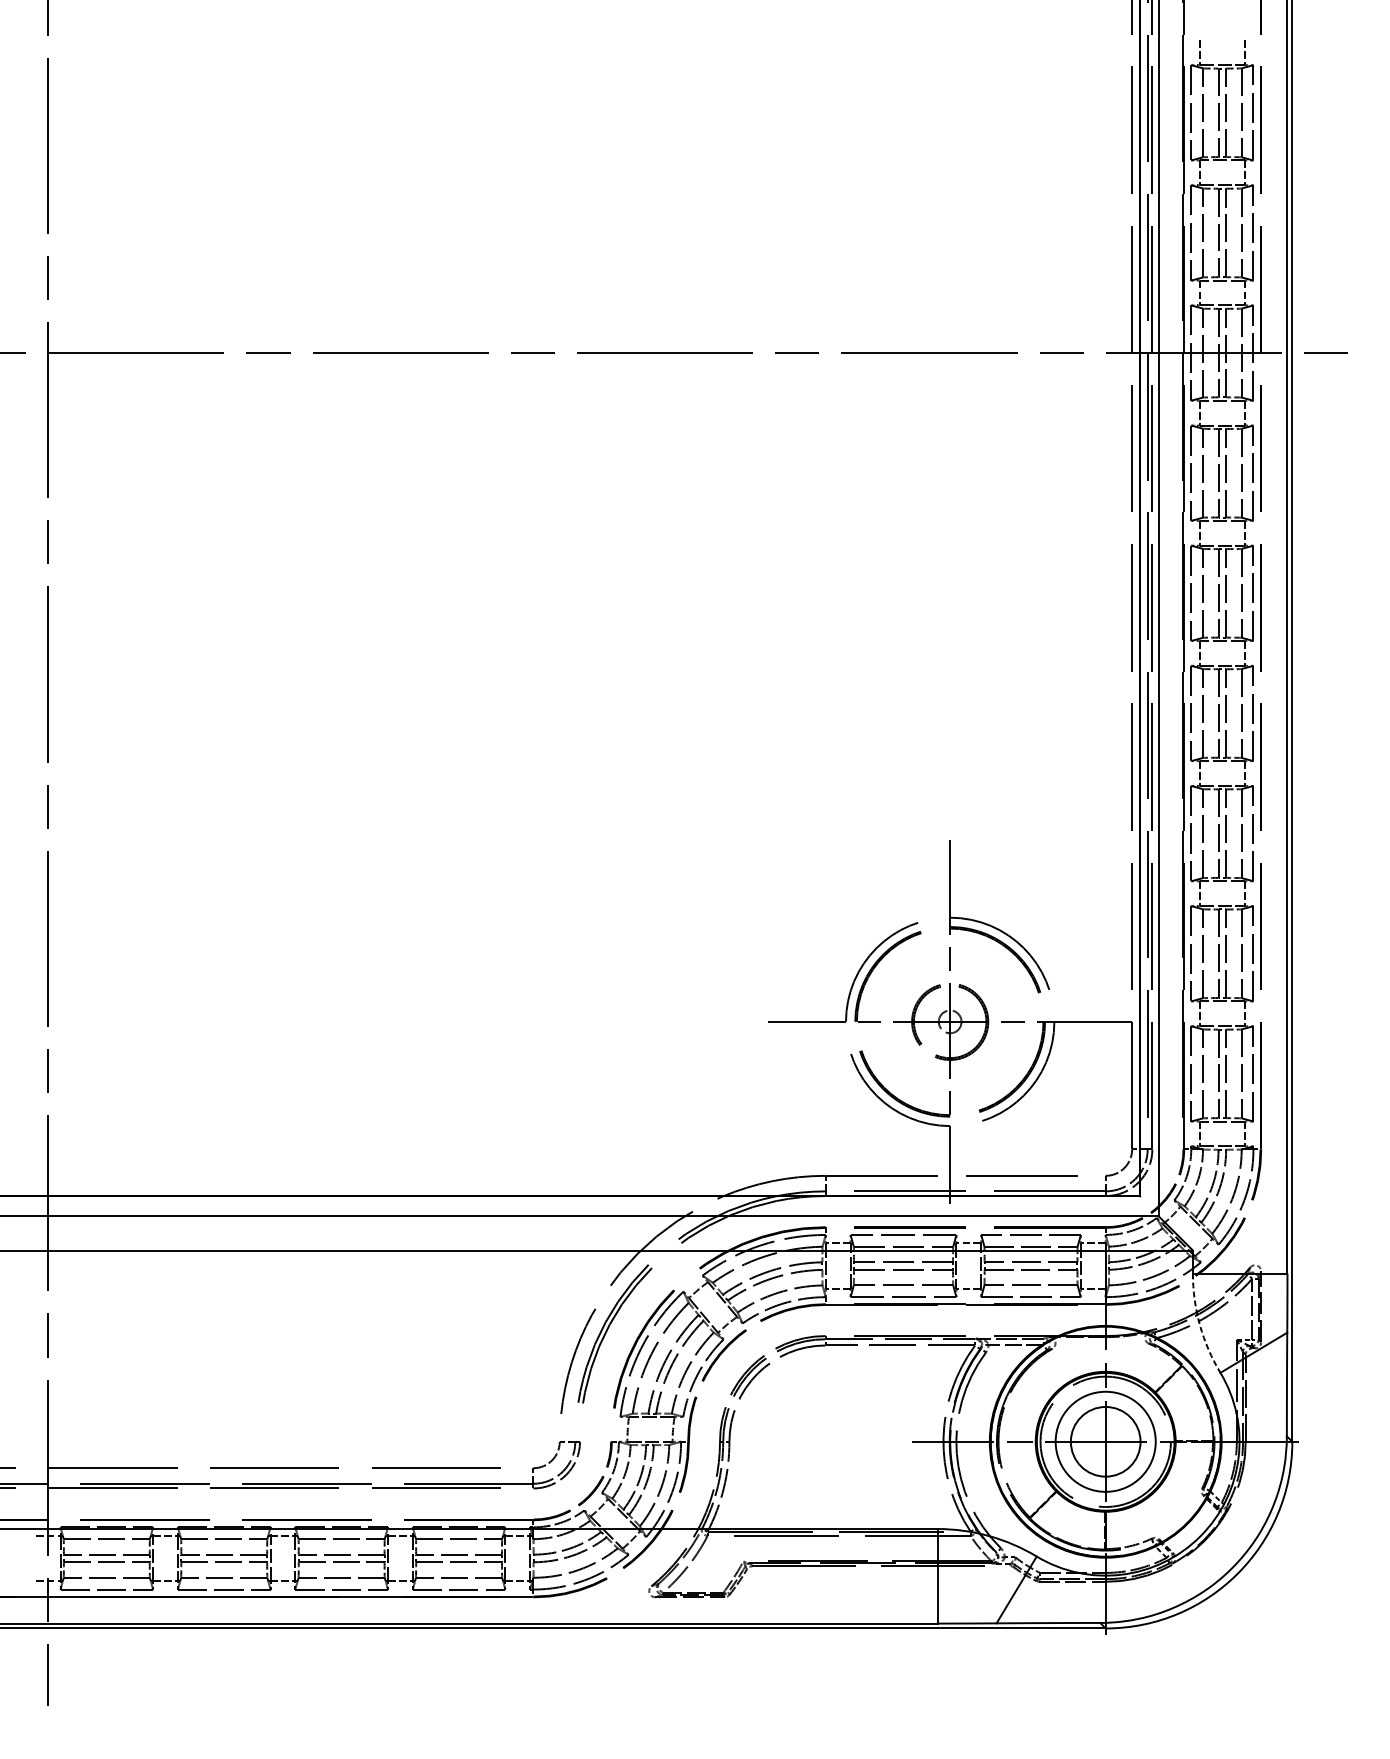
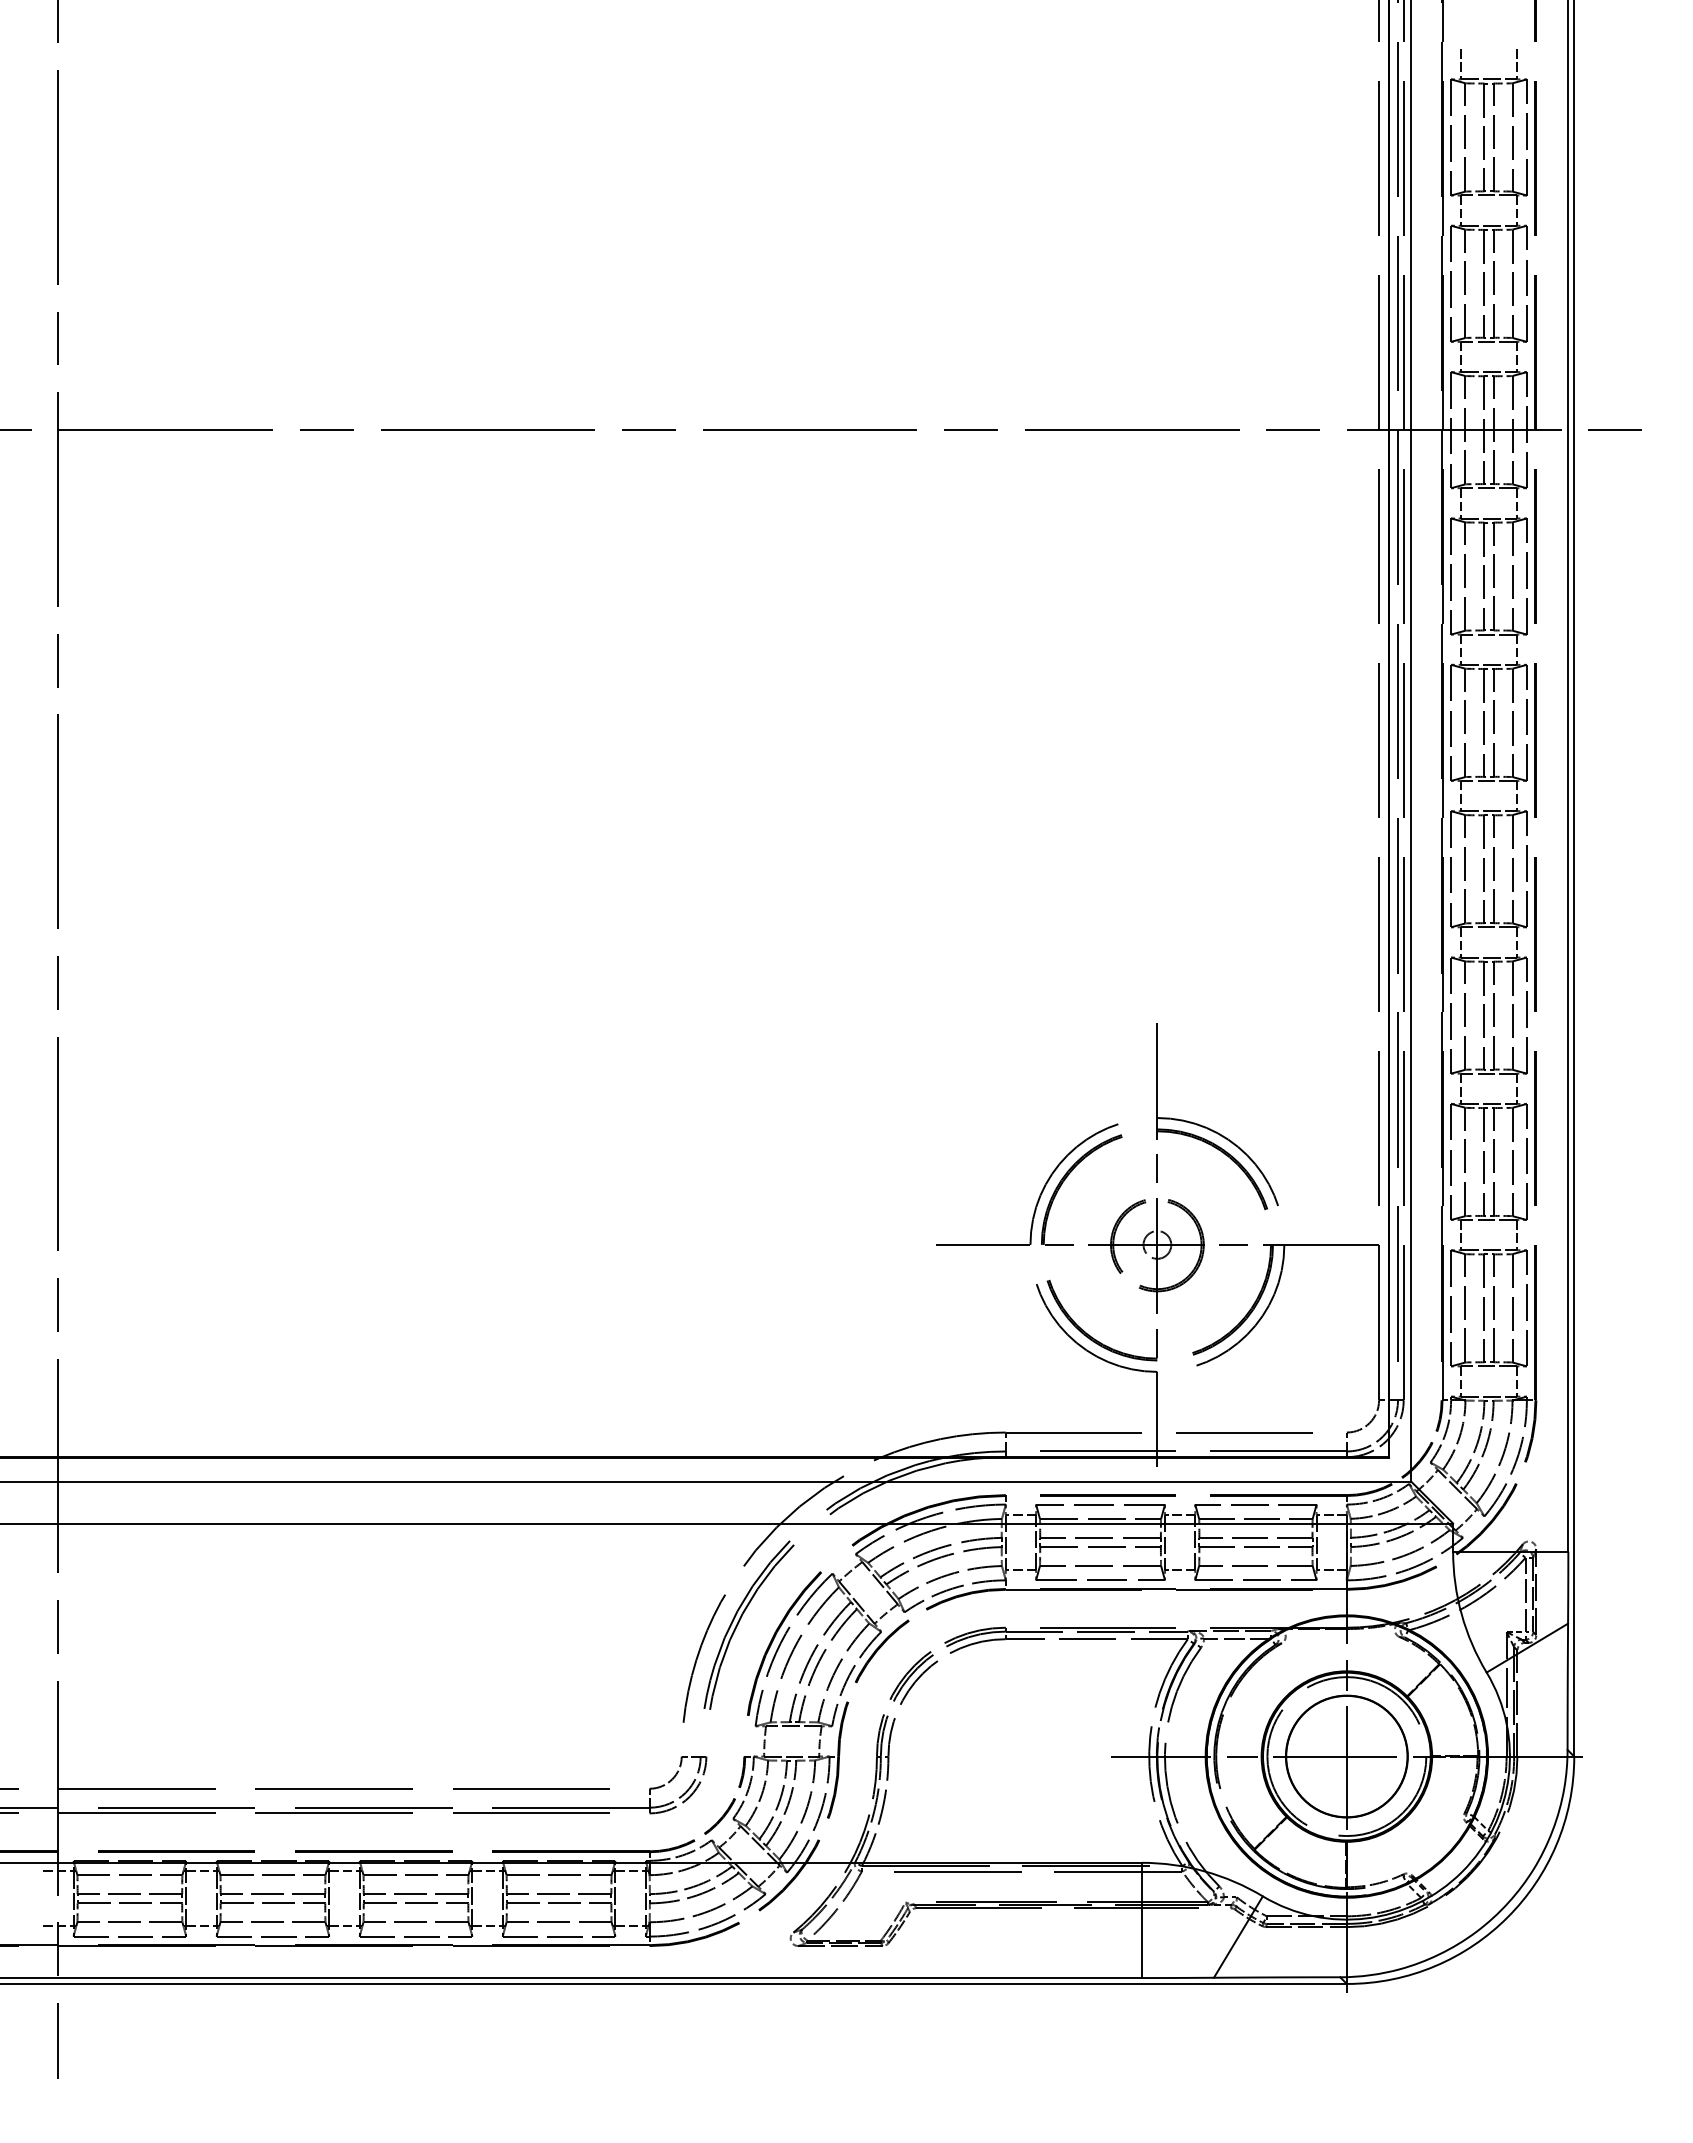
arc: (1199, 1325) -> (1461, 1614), dashed -> solid
circle: (1105, 1441) -> (1346, 1756), size x1.43

